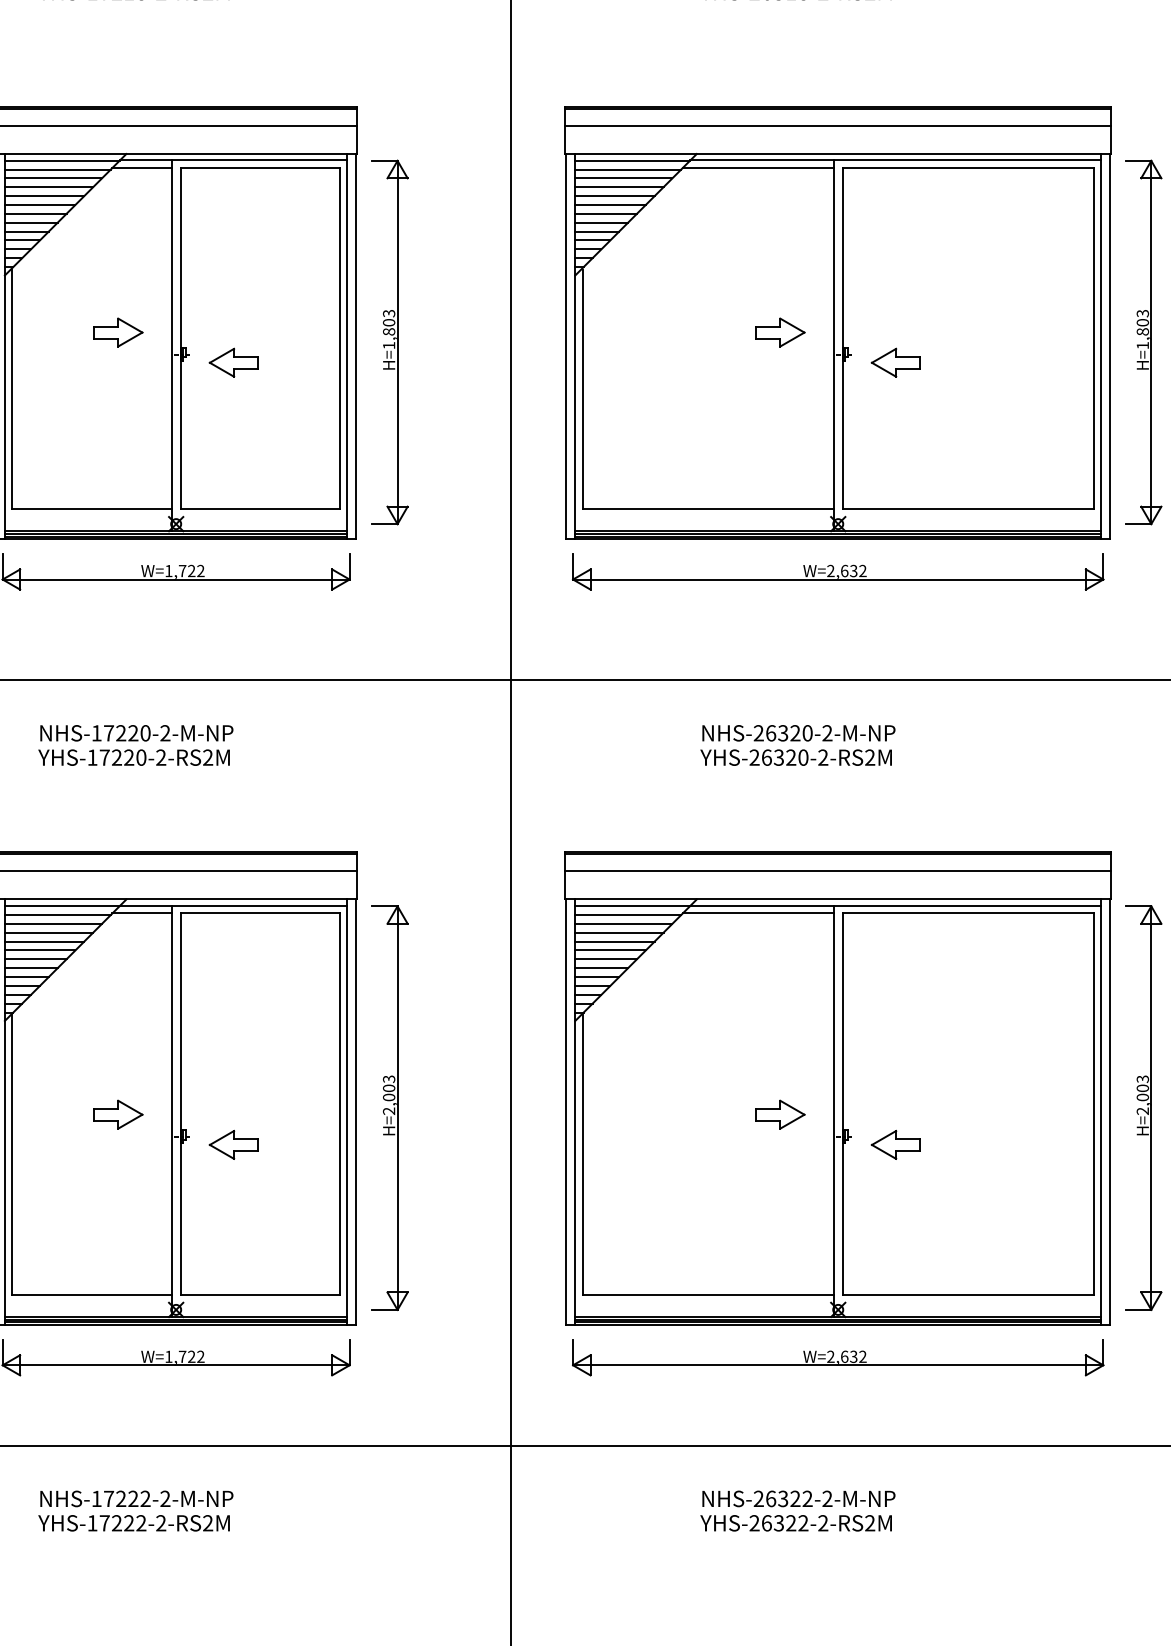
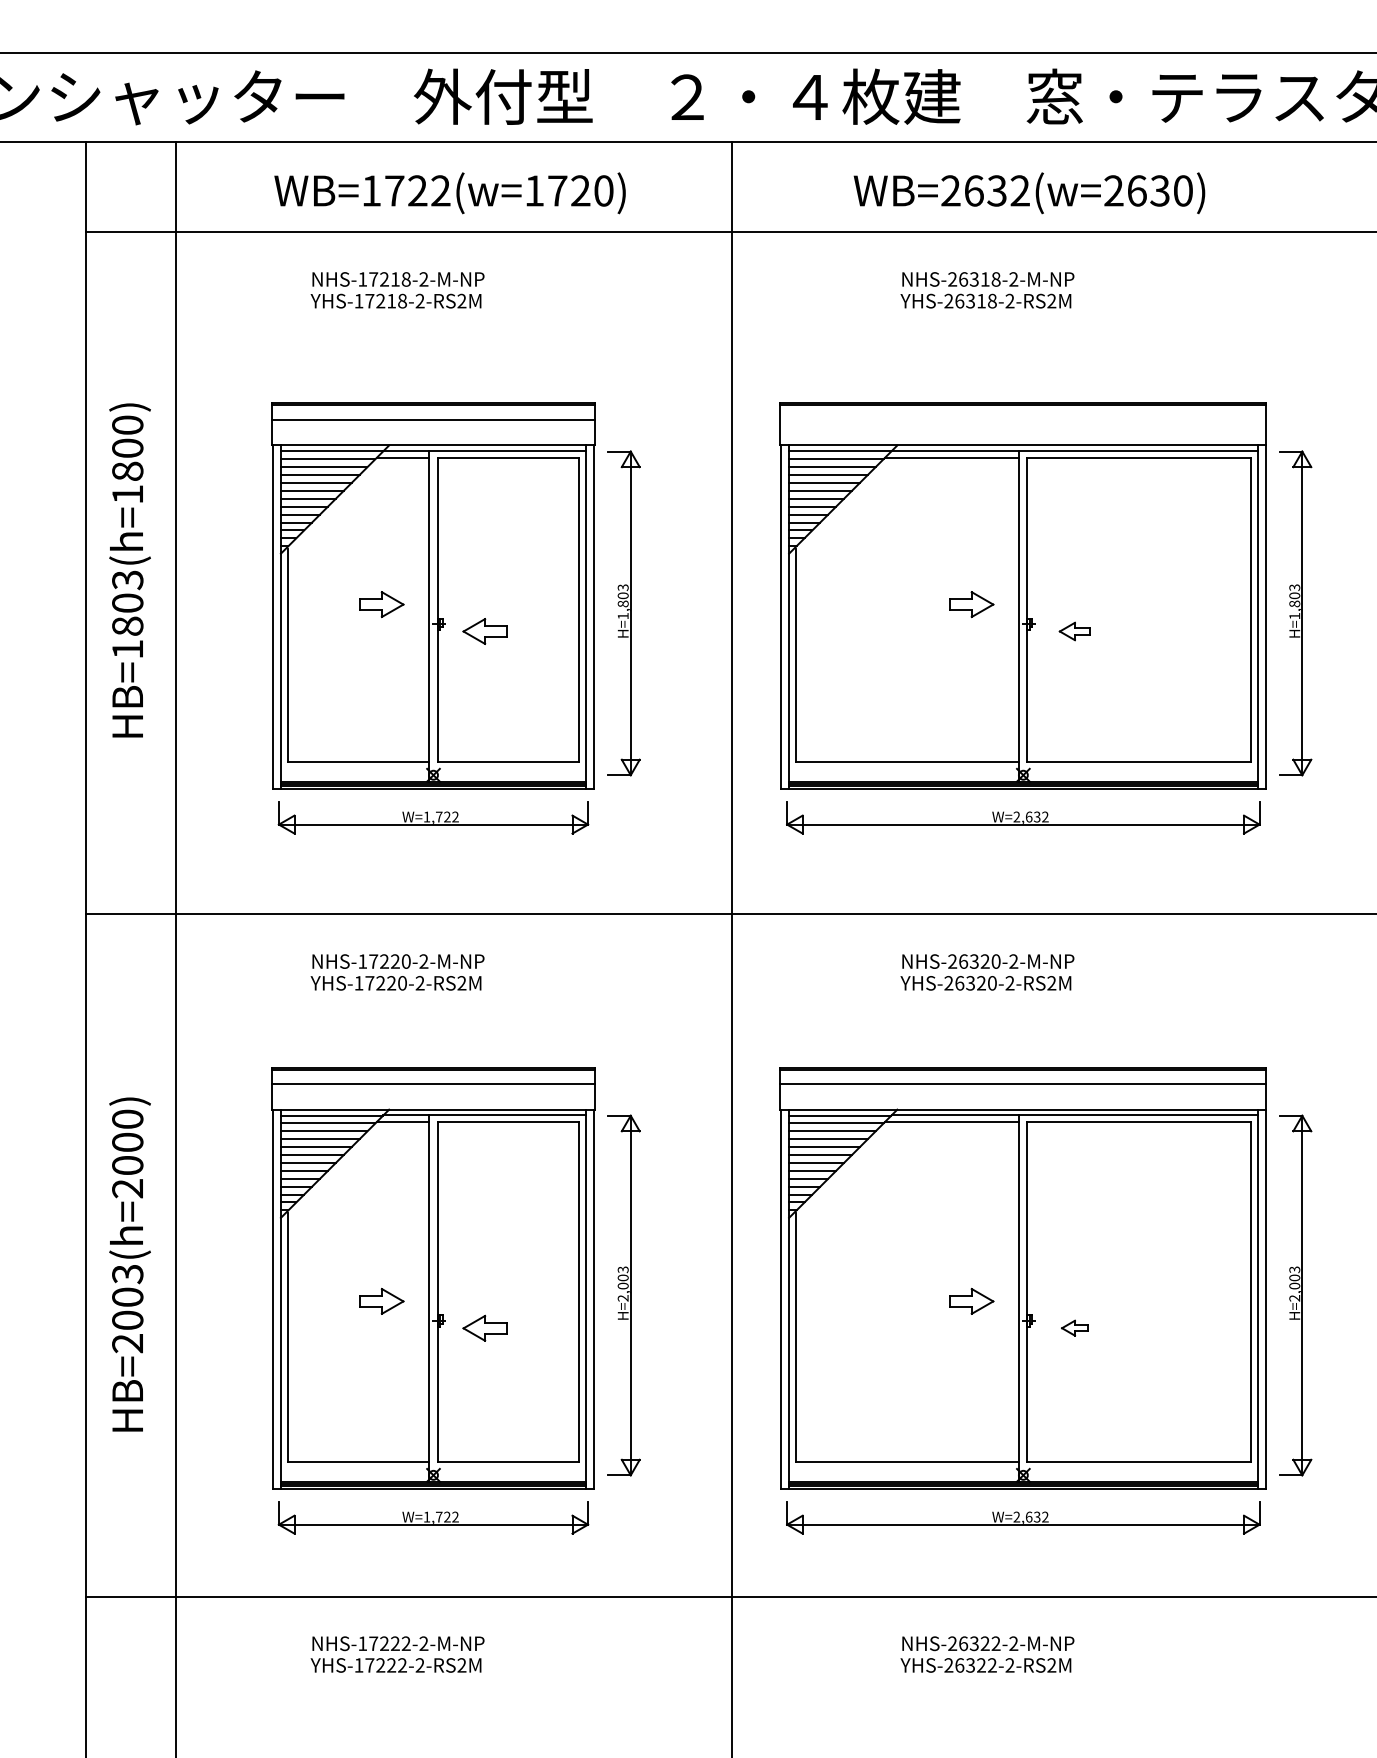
line: (838, 125) -> (1023, 420), removed
part: (895, 362) -> (1074, 631), size x0.7
part: (895, 1143) -> (1074, 1327), size x0.6

